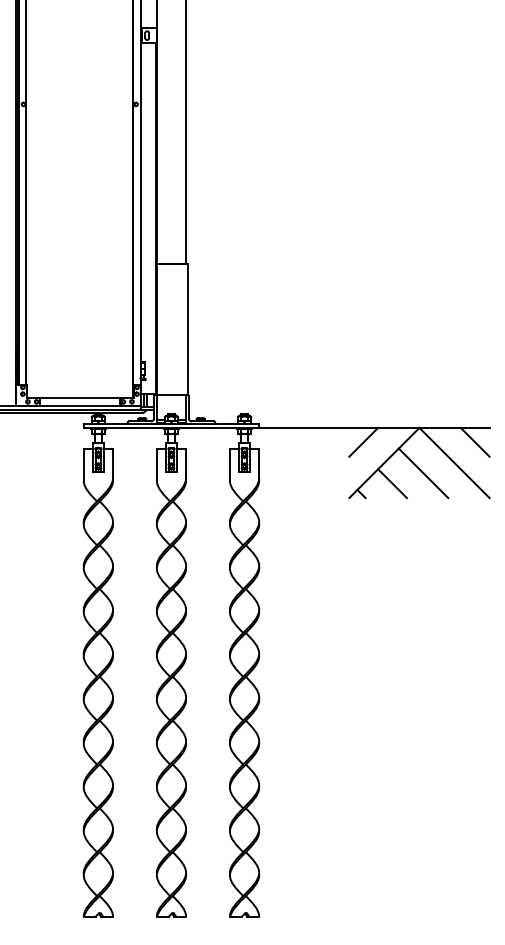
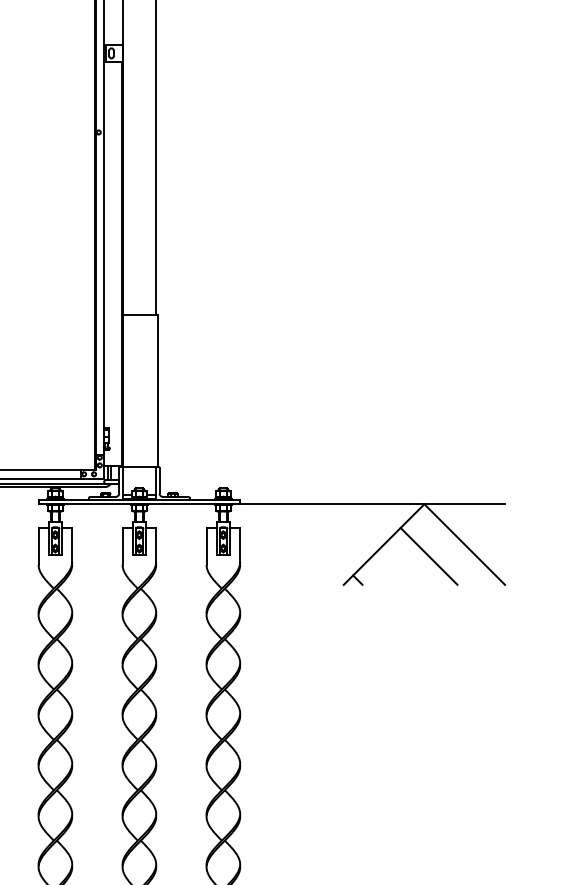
line: (363, 441) -> (360, 519), removed
line: (474, 441) -> (487, 519), removed
line: (392, 483) -> (393, 568), removed

